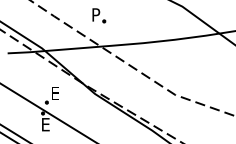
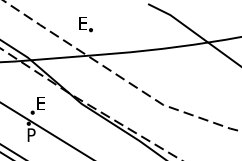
text: (95, 14) -> (82, 23), P -> E
text: (46, 124) -> (32, 134), E -> P

